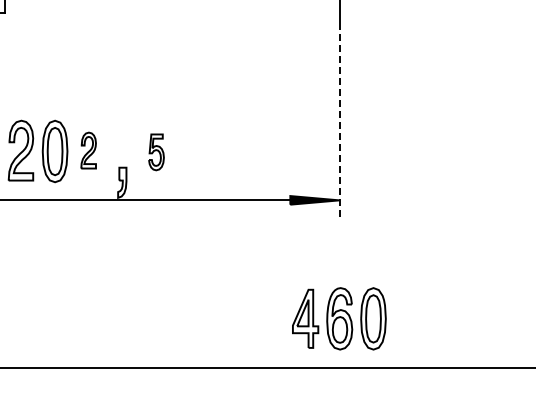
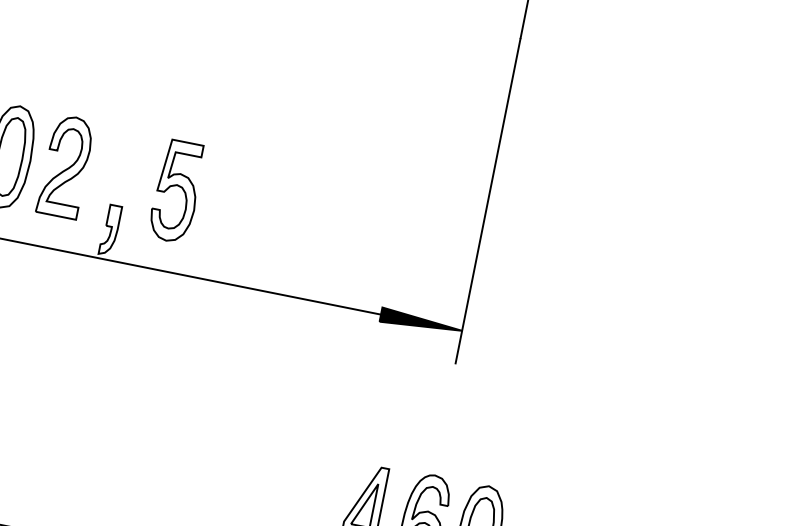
line: (339, 121) -> (487, 201), dashed -> solid
part: (88, 150) -> (65, 166), size x1.67
part: (156, 152) -> (176, 191), size x1.67

